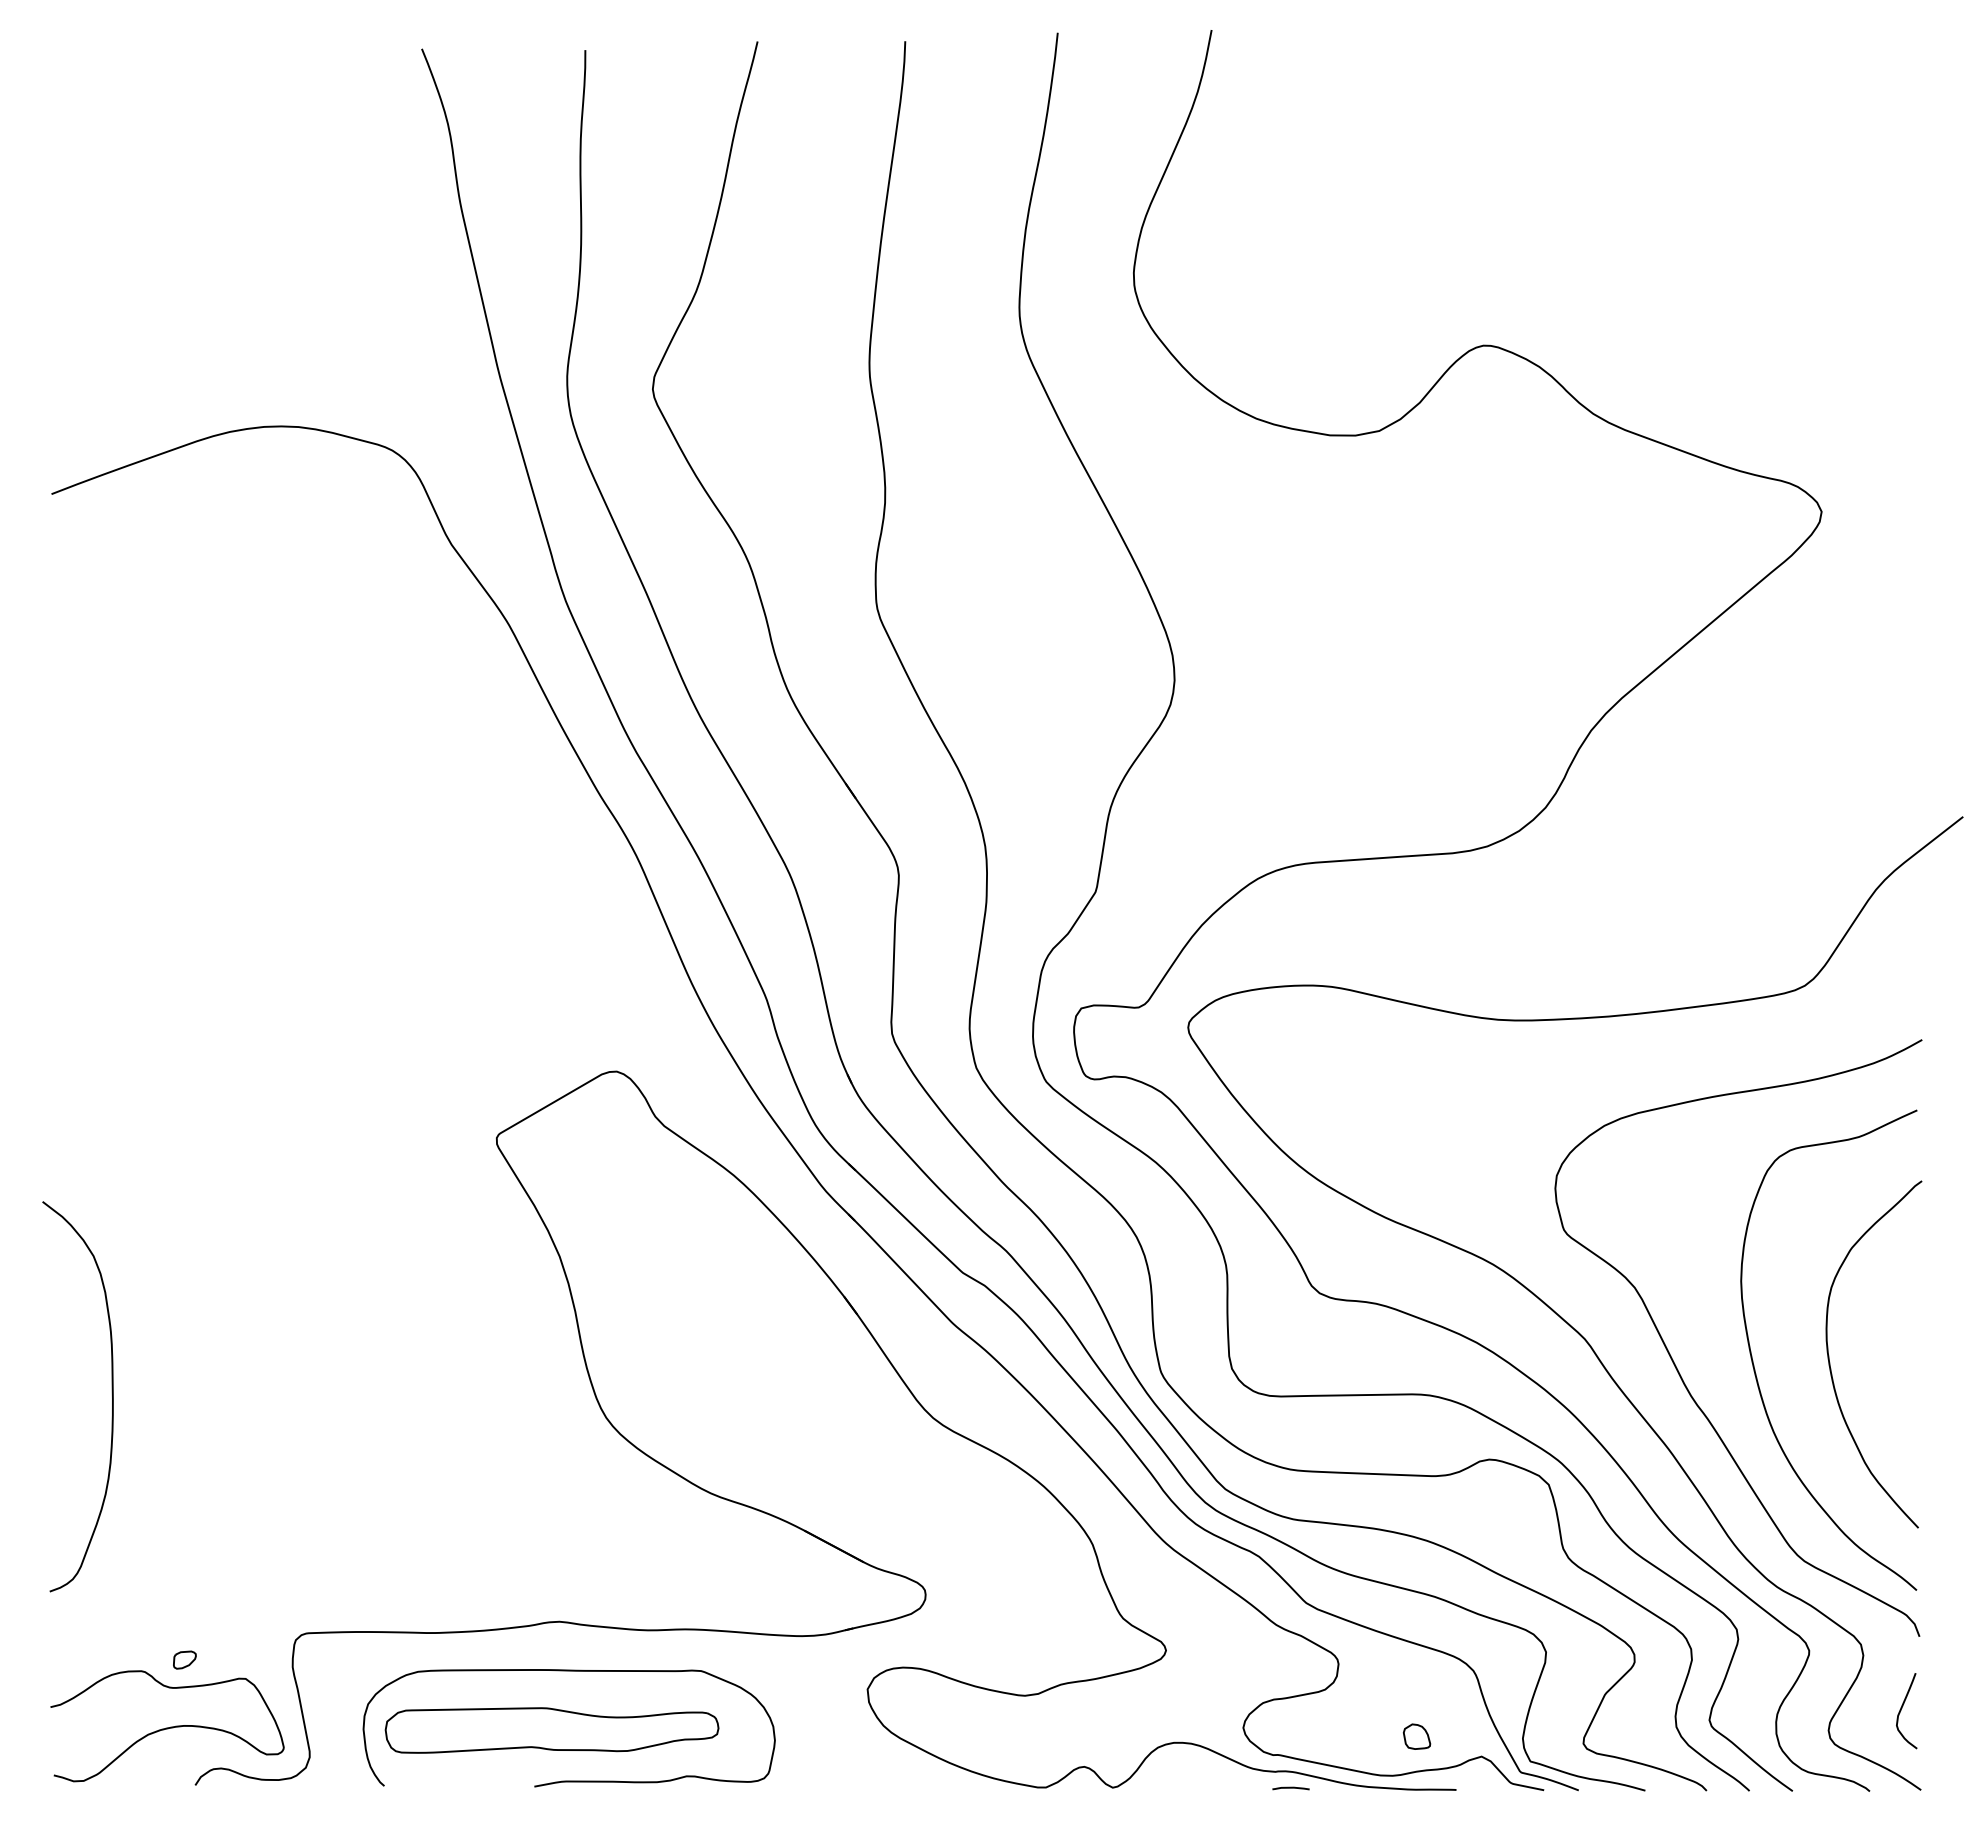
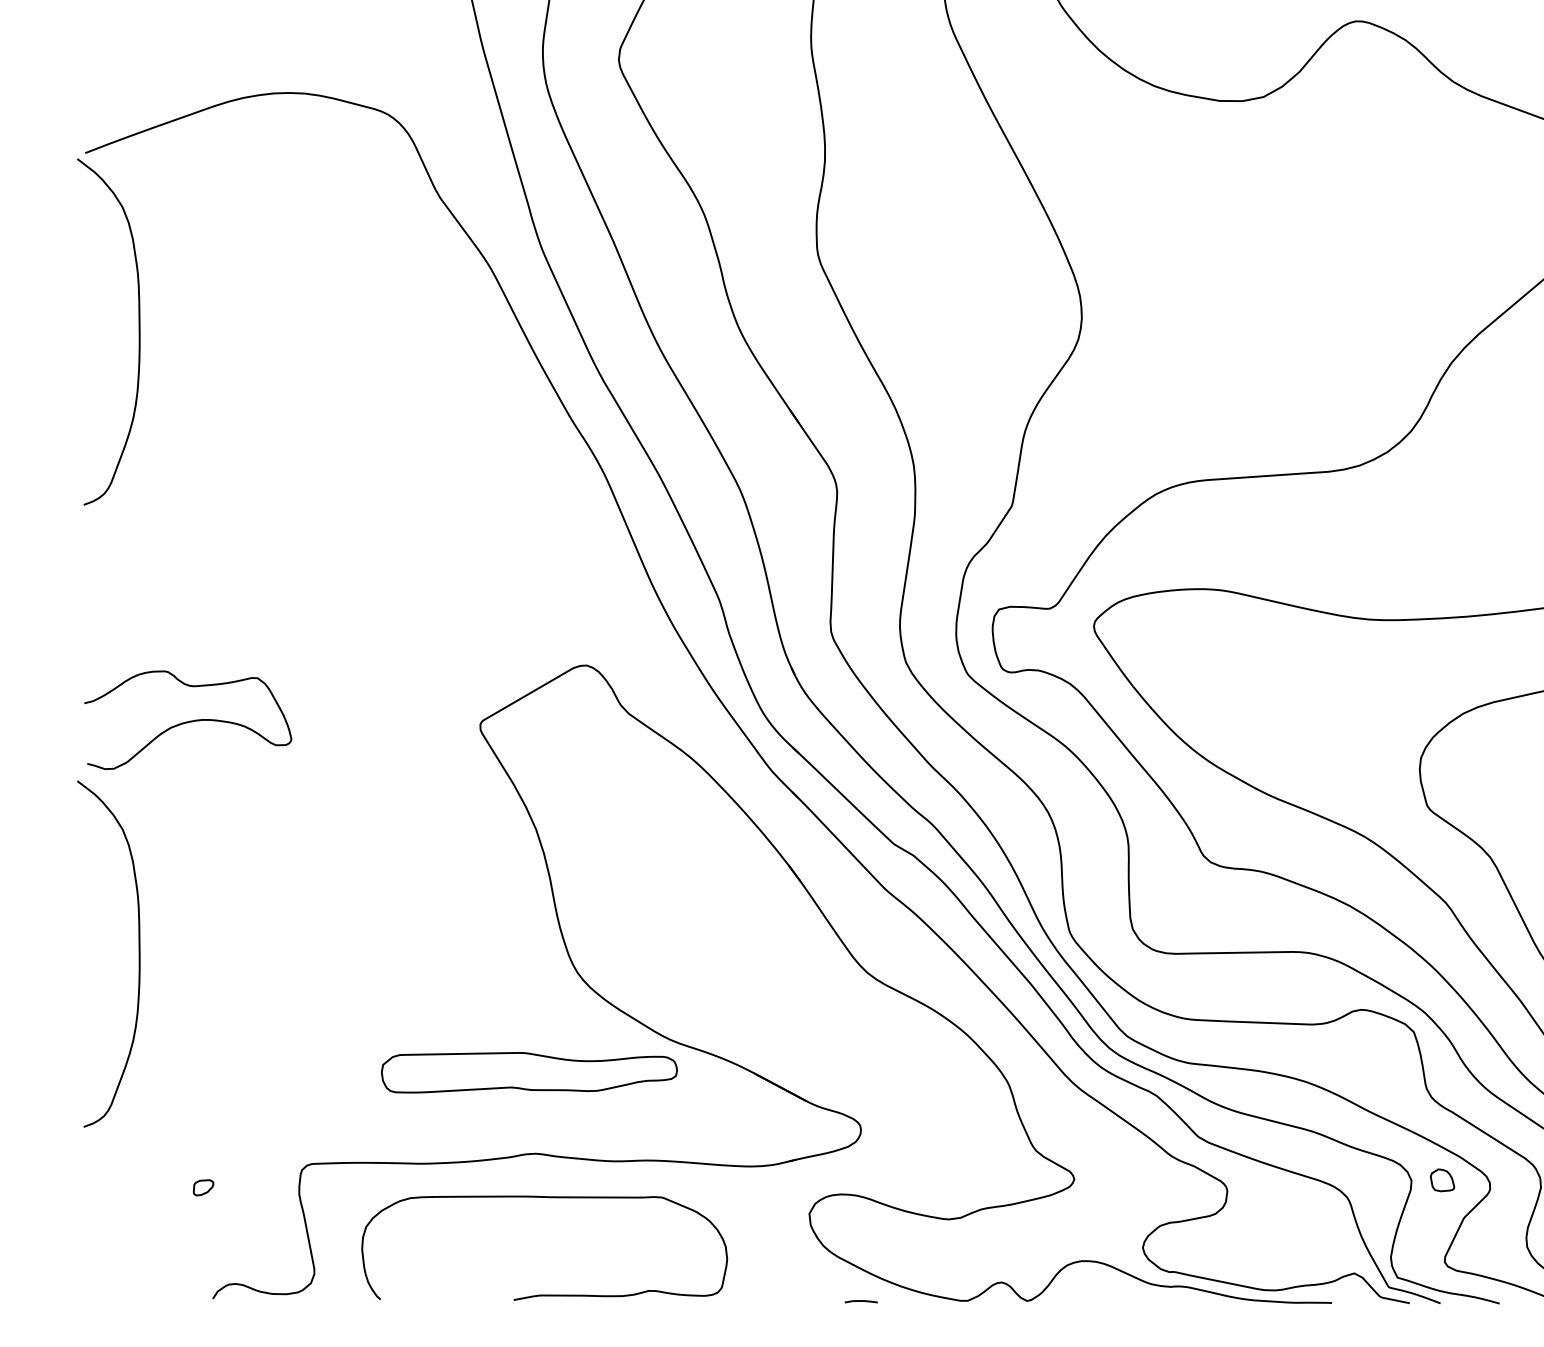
curve: (111, 693) -> (138, 330), added
curve: (167, 1727) -> (188, 721), moved
part: (551, 1730) -> (528, 1072), moved
part: (1416, 1736) -> (1442, 1180), moved
curve: (1290, 1788) -> (860, 1301), moved

